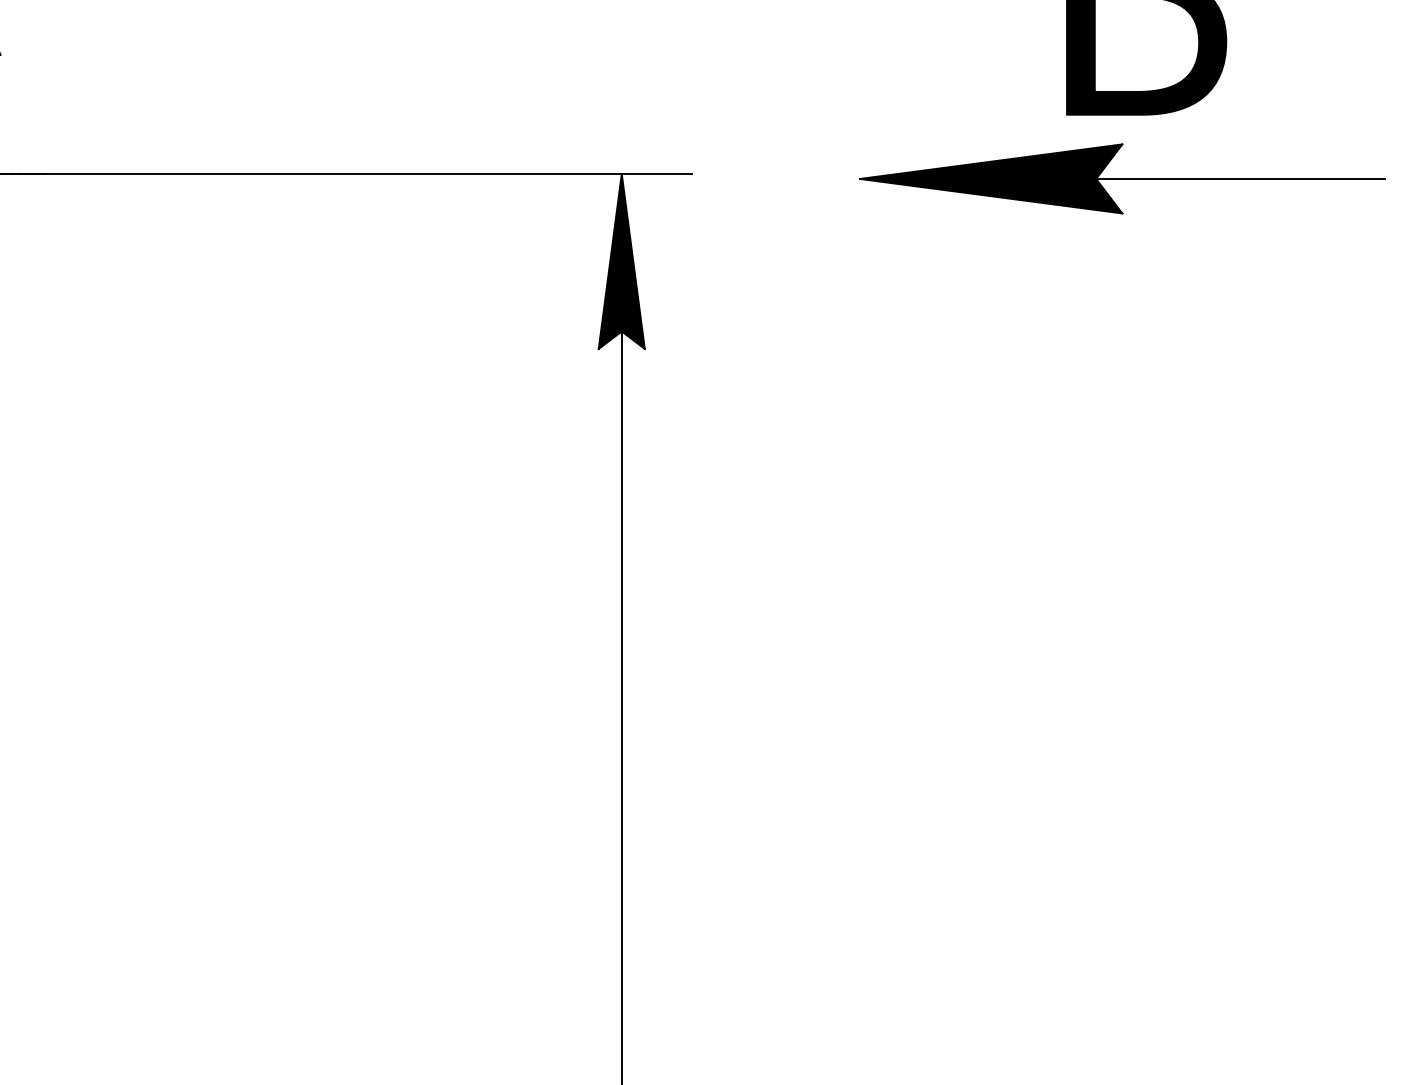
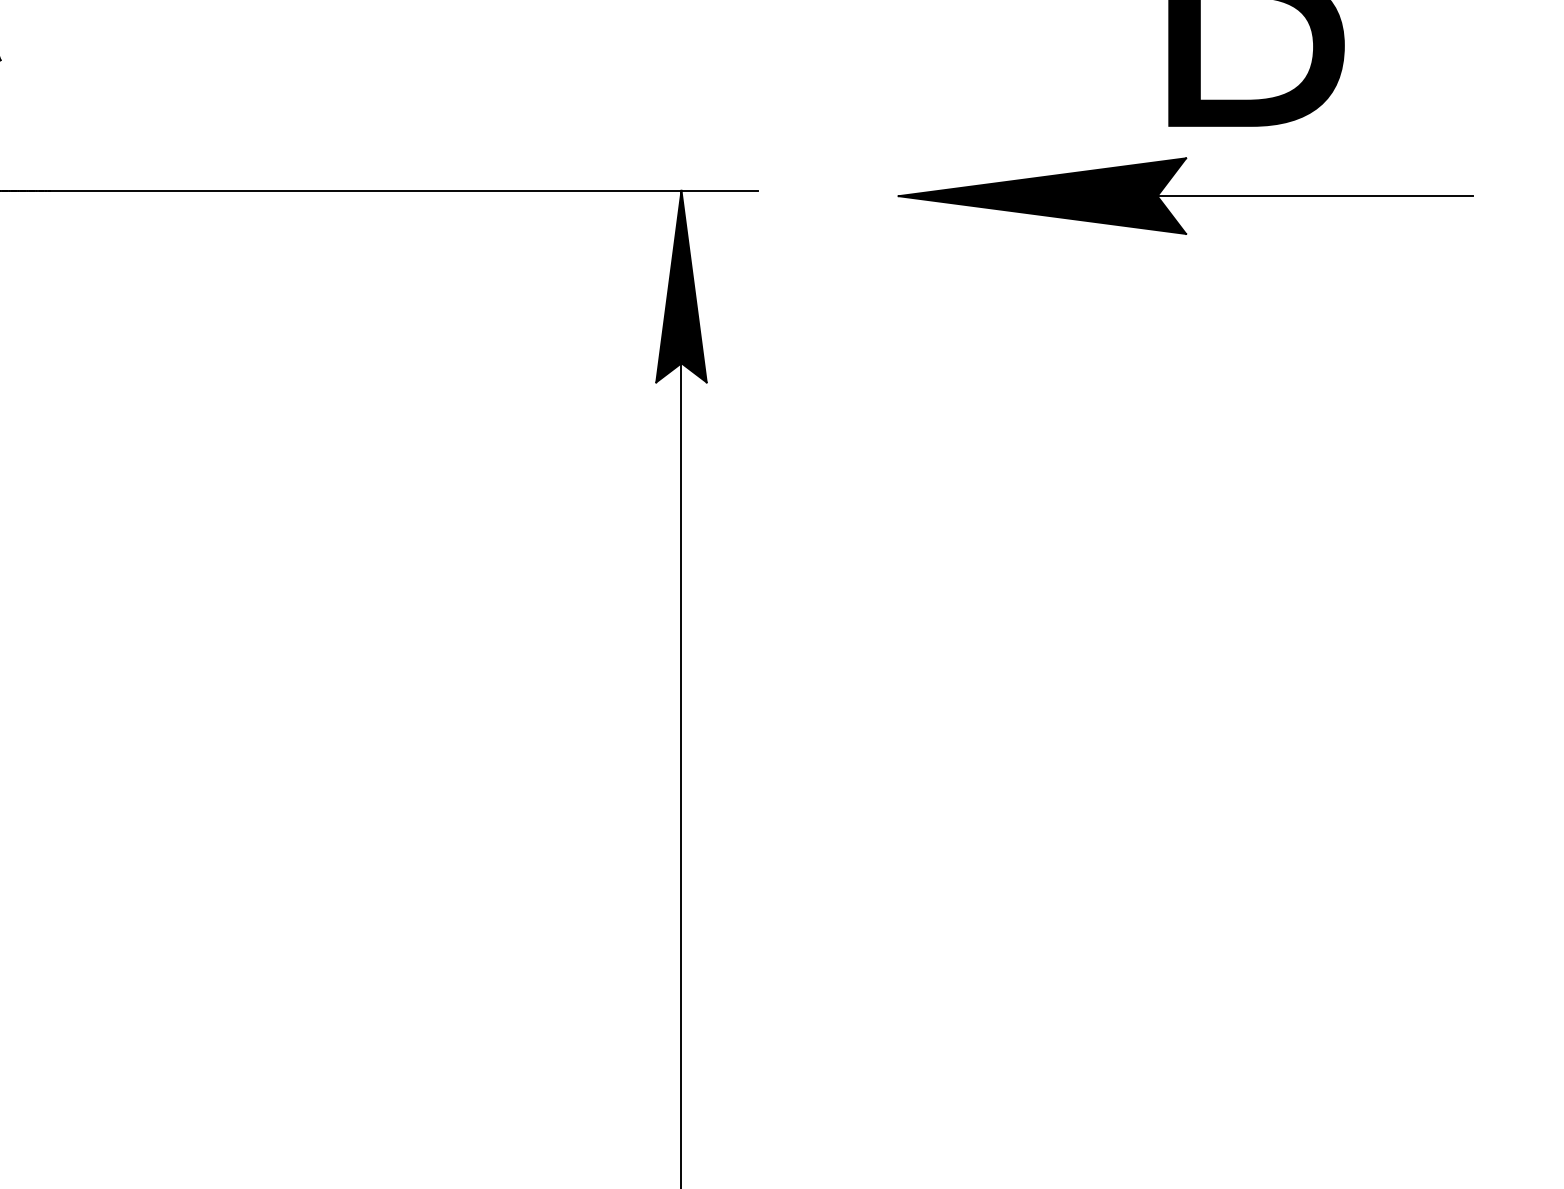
part: (1122, 178) -> (1186, 195), moved

